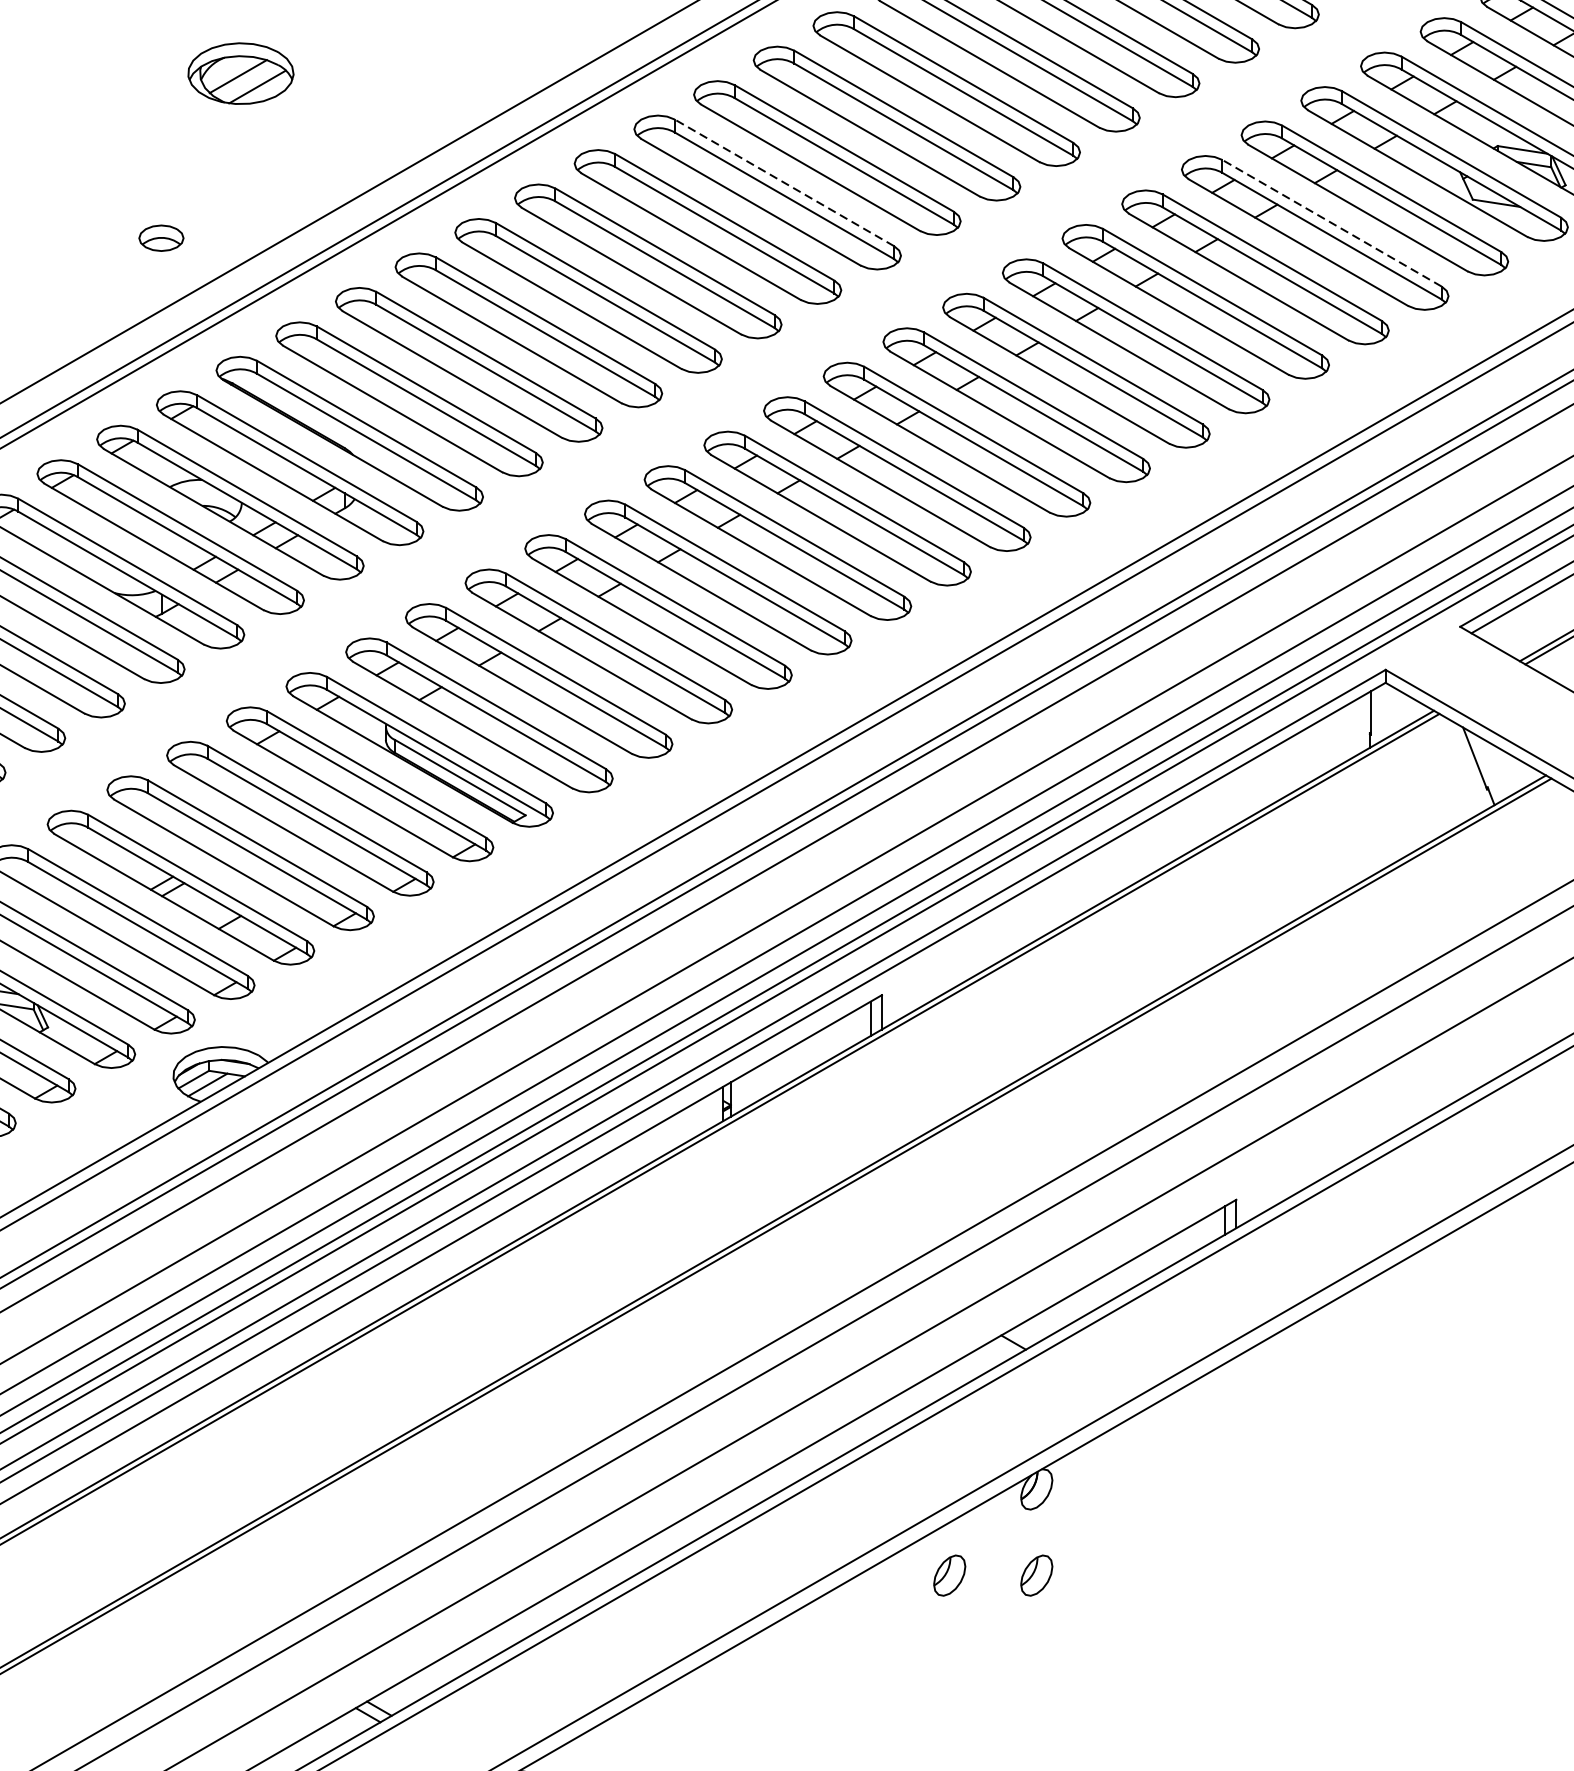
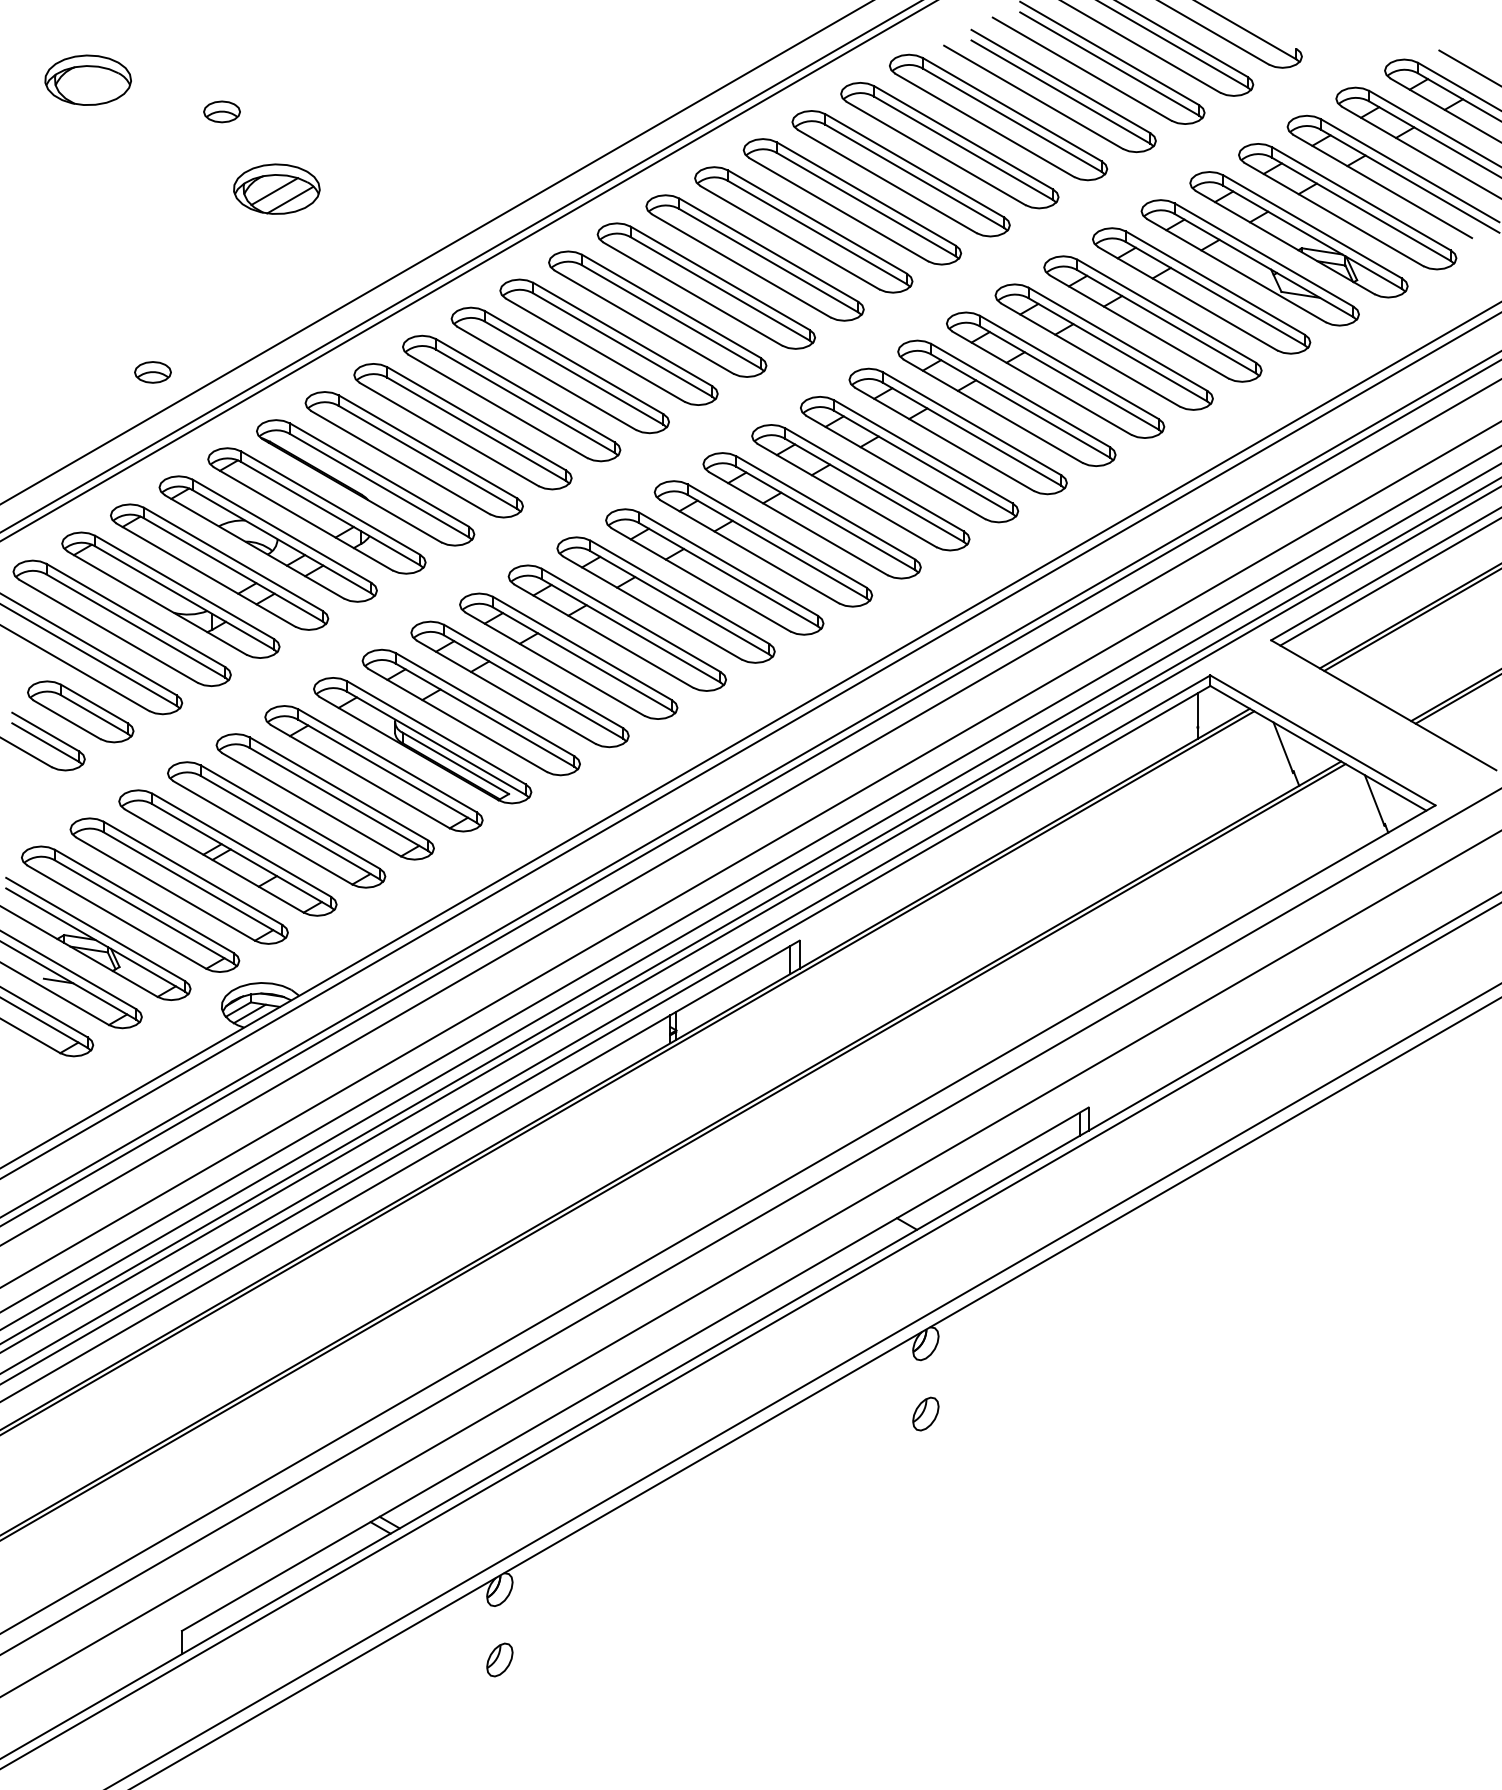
line: (783, 183) -> (719, 278), dashed -> solid
line: (1331, 222) -> (1166, 310), dashed -> solid
part: (160, 238) -> (152, 372), moved
part: (949, 1574) -> (854, 1413), removed

